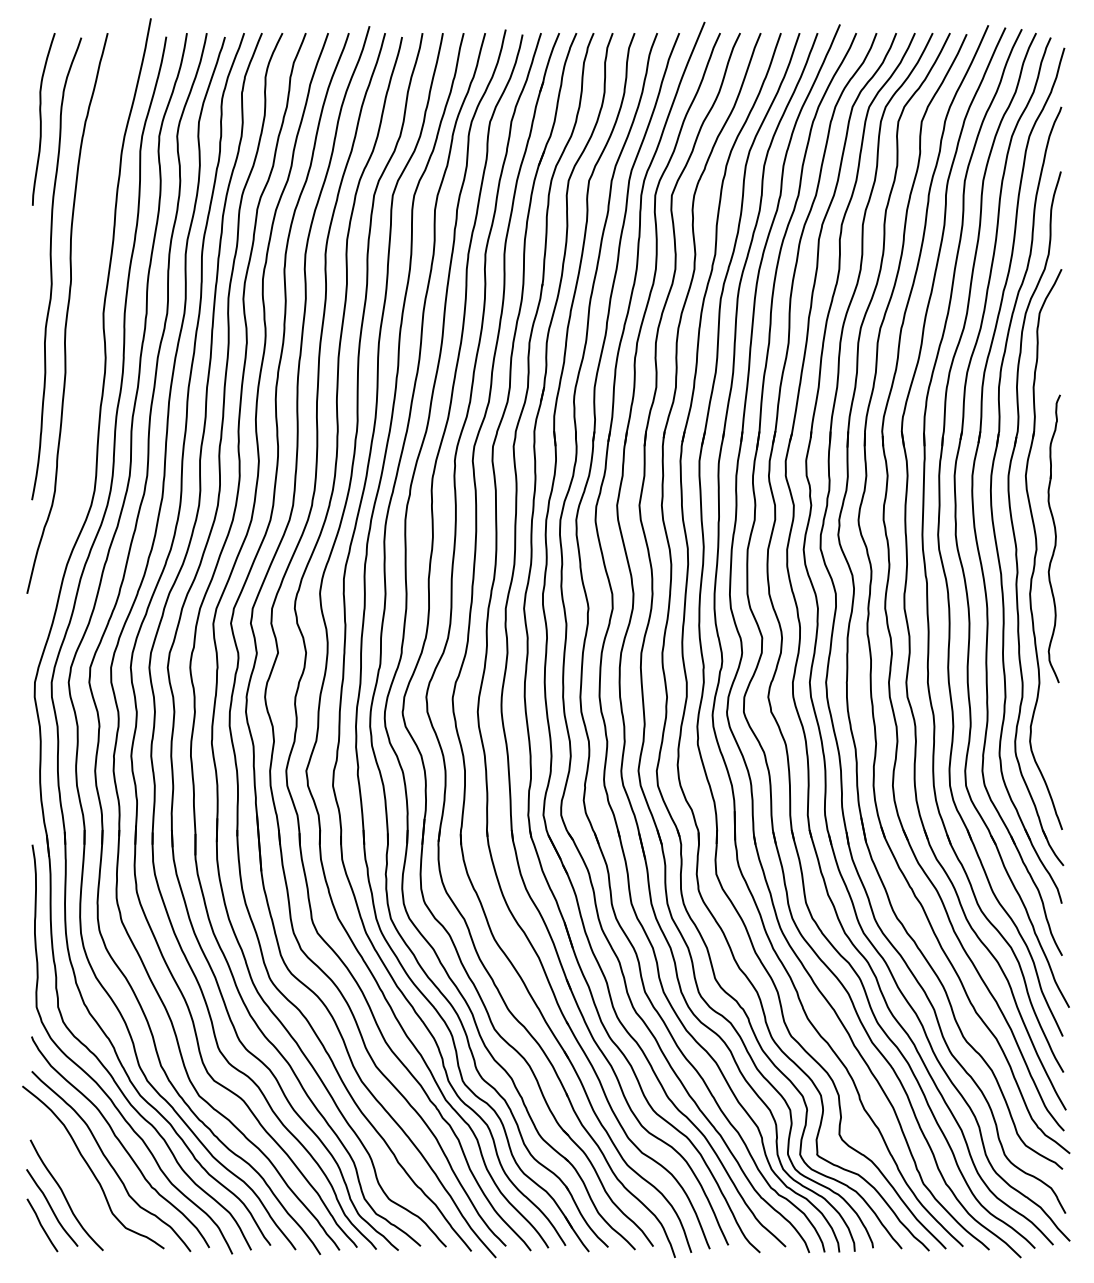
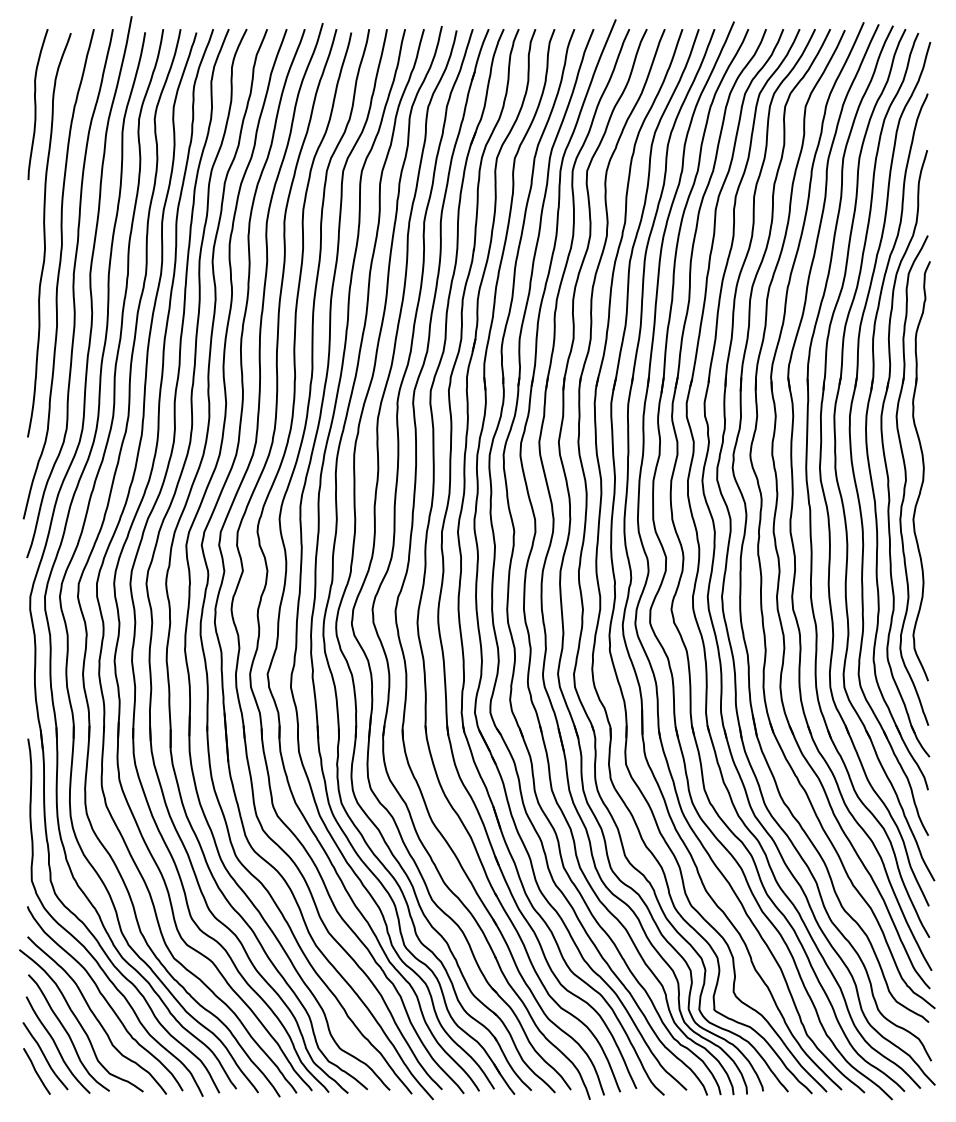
curve: (83, 335) -> (72, 293), added
part: (1054, 539) -> (921, 471), size x1.67
curve: (78, 1180) -> (68, 1032), added

